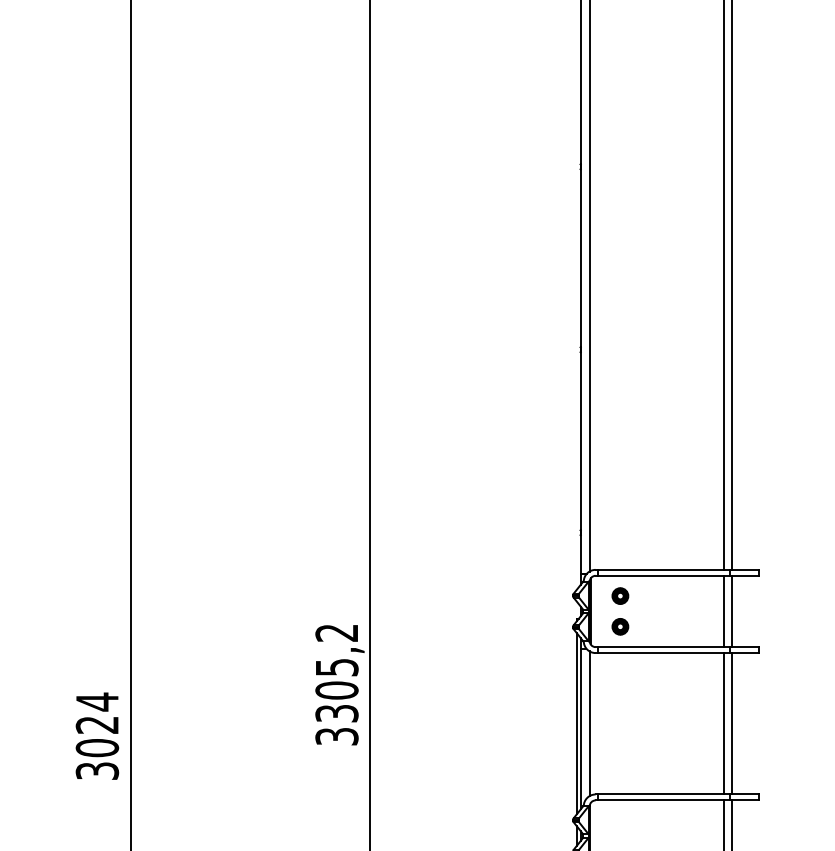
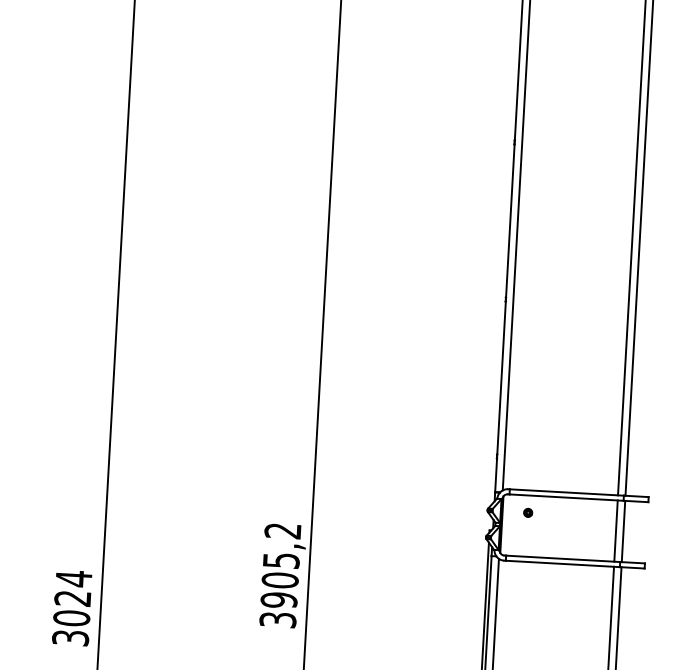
part: (620, 595) -> (528, 512), size x0.6
part: (620, 626) -> (526, 539), removed
text: (336, 713) -> (278, 600), 3305,2 -> 3905,2

